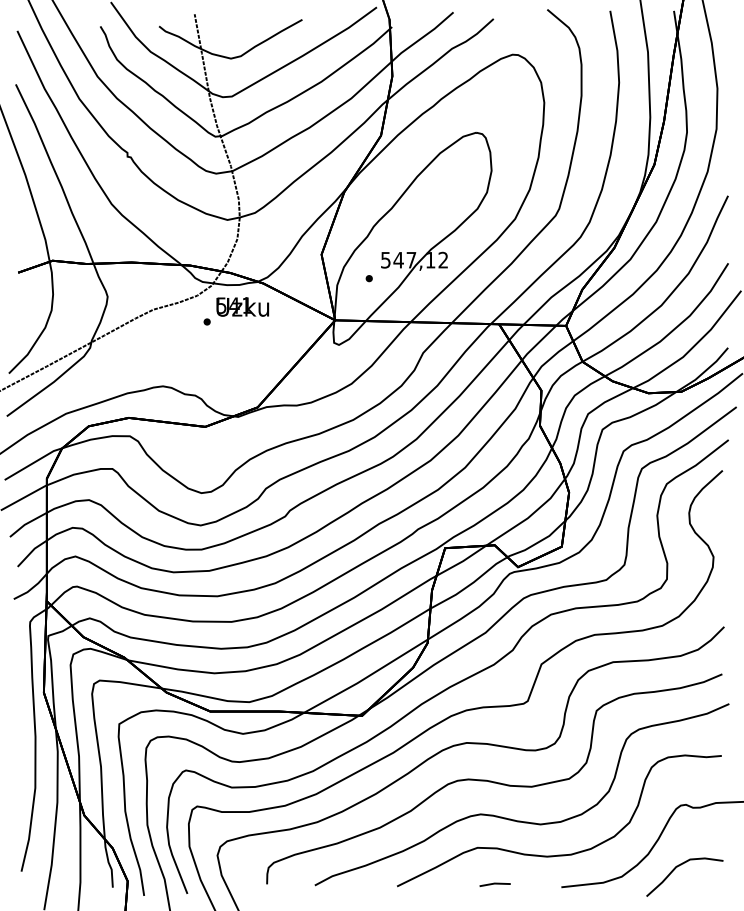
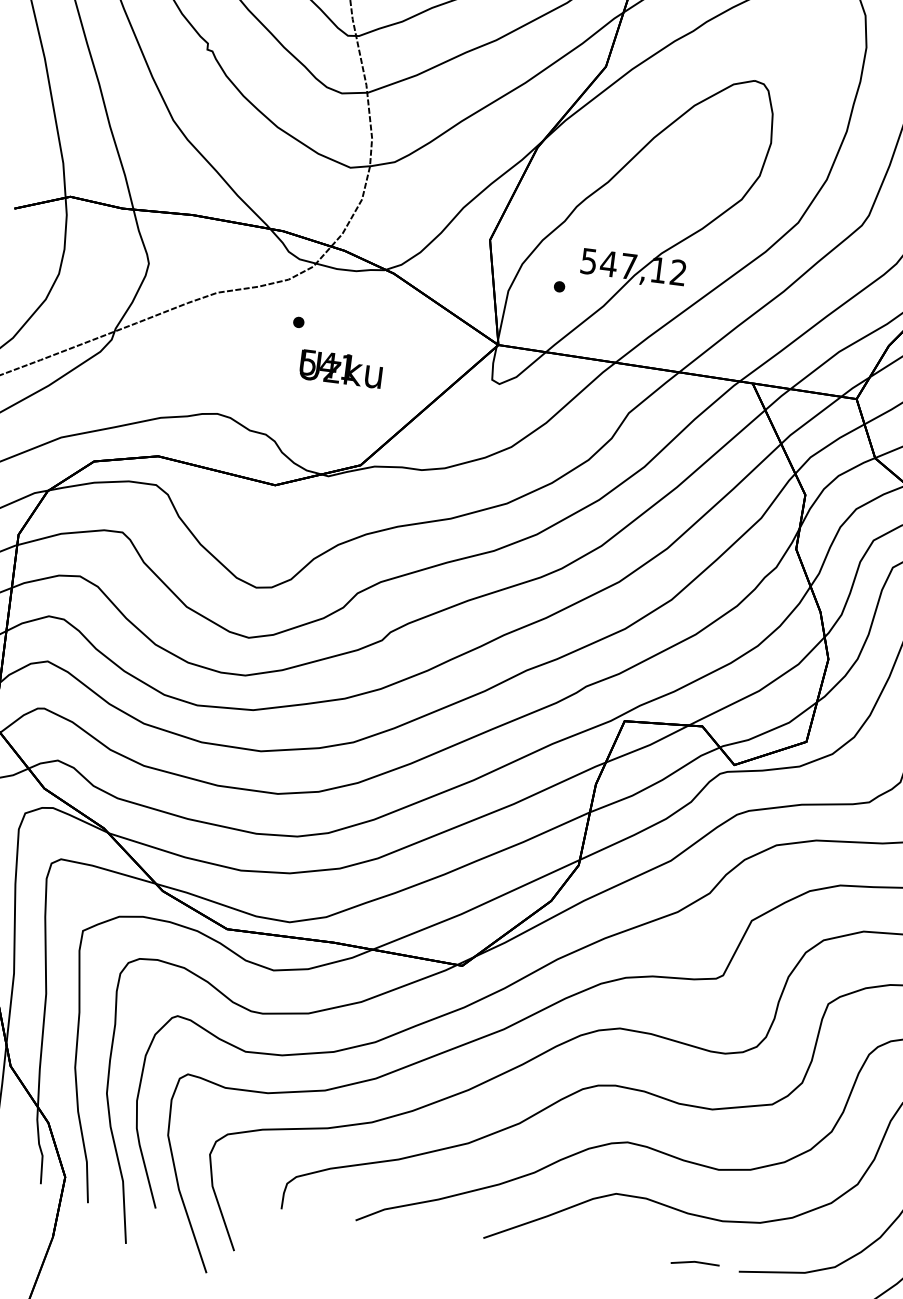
text: (242, 306) -> (340, 368), moved
line: (494, 884) -> (694, 1263), moved

